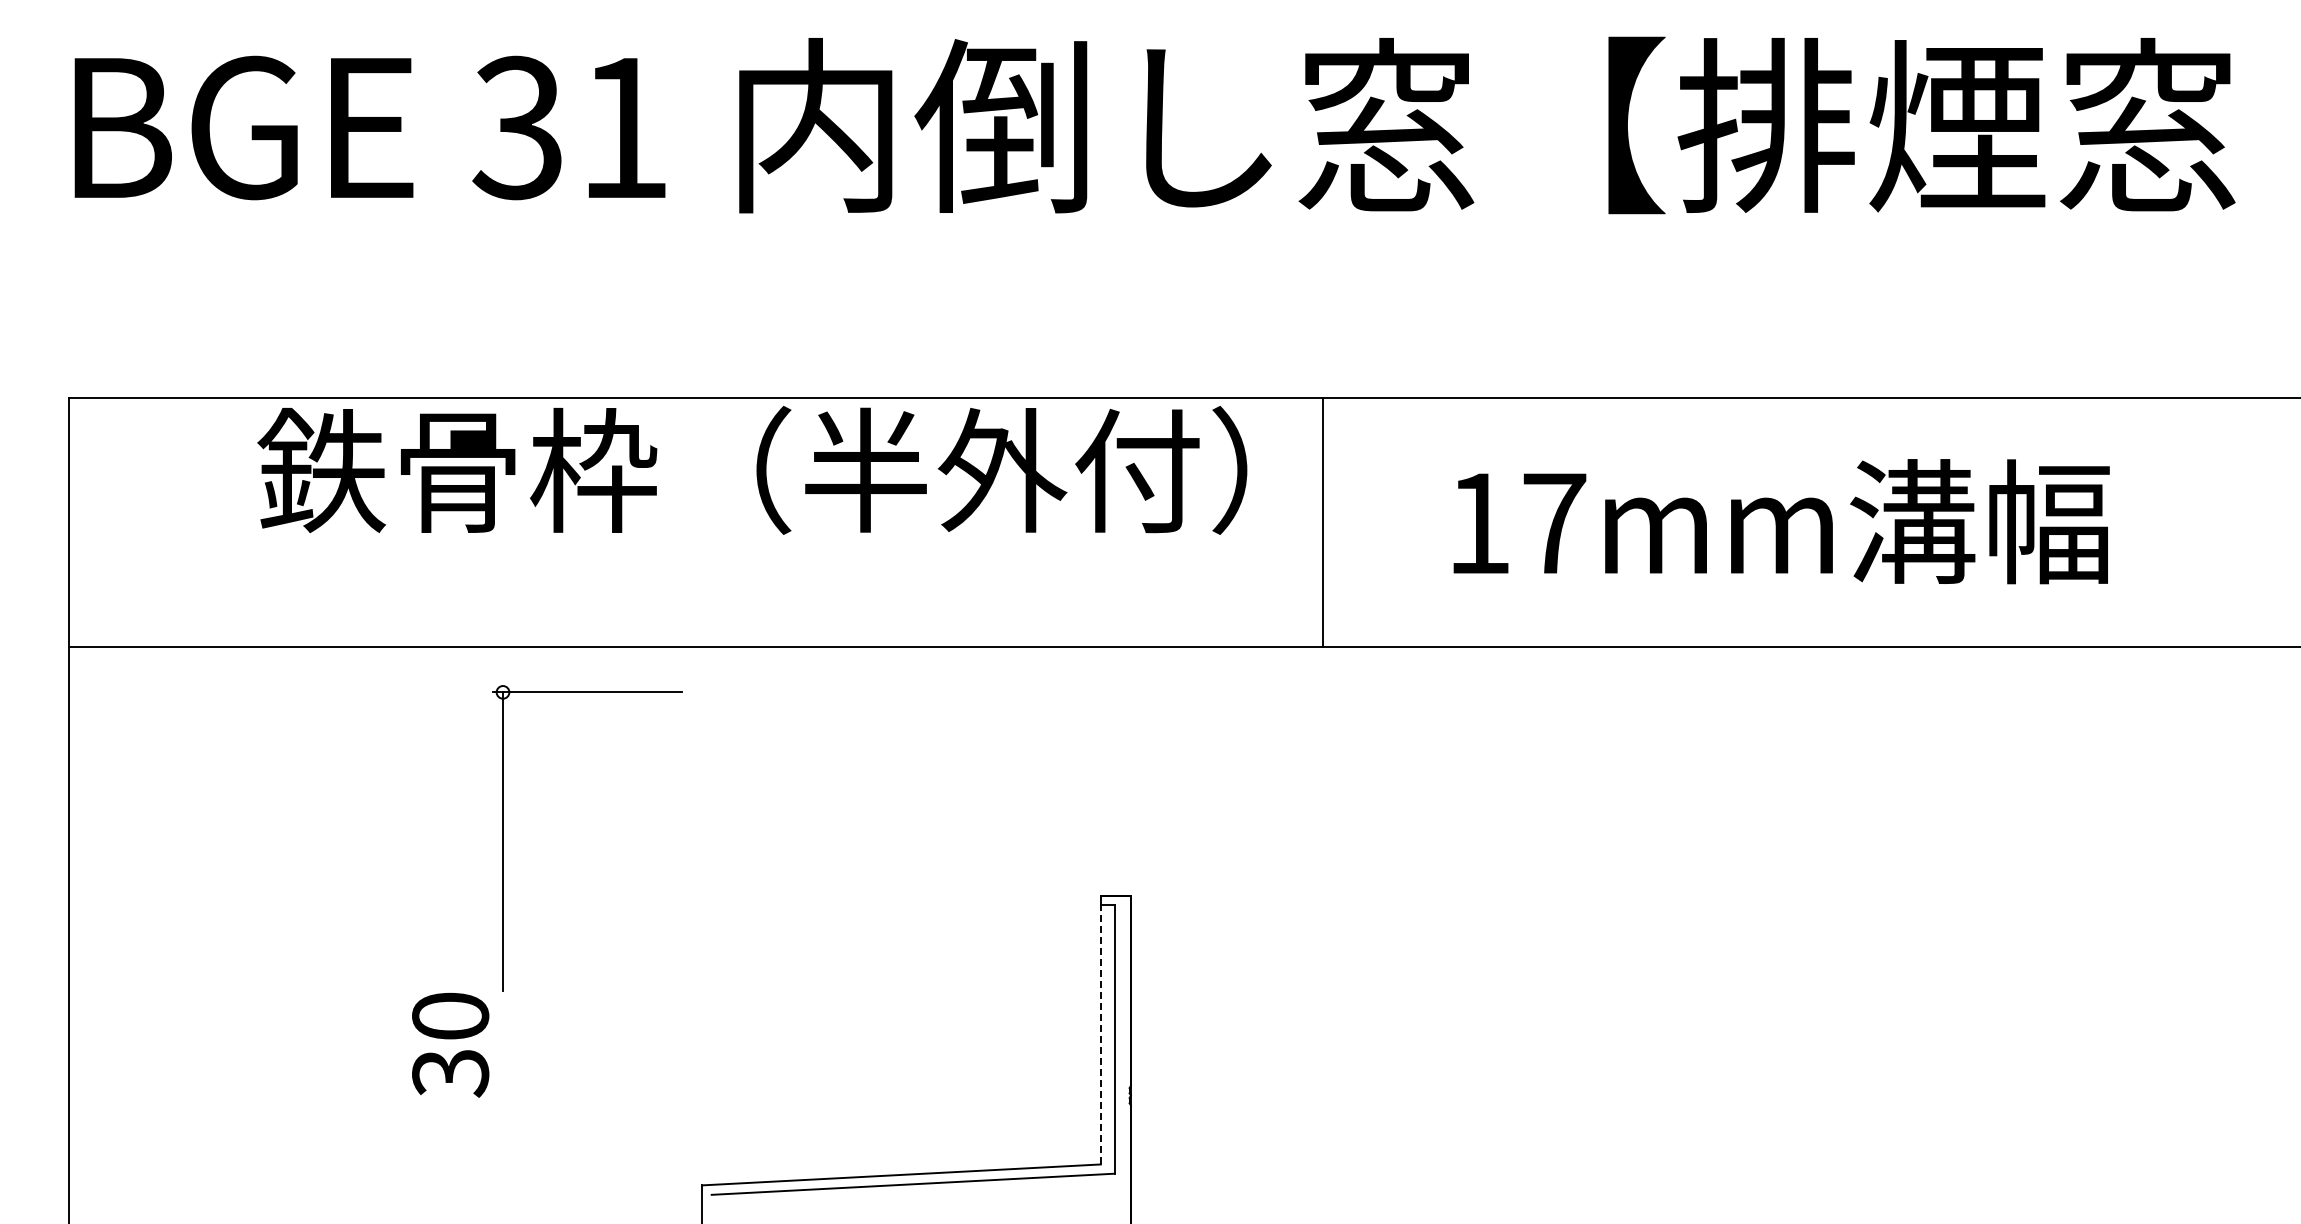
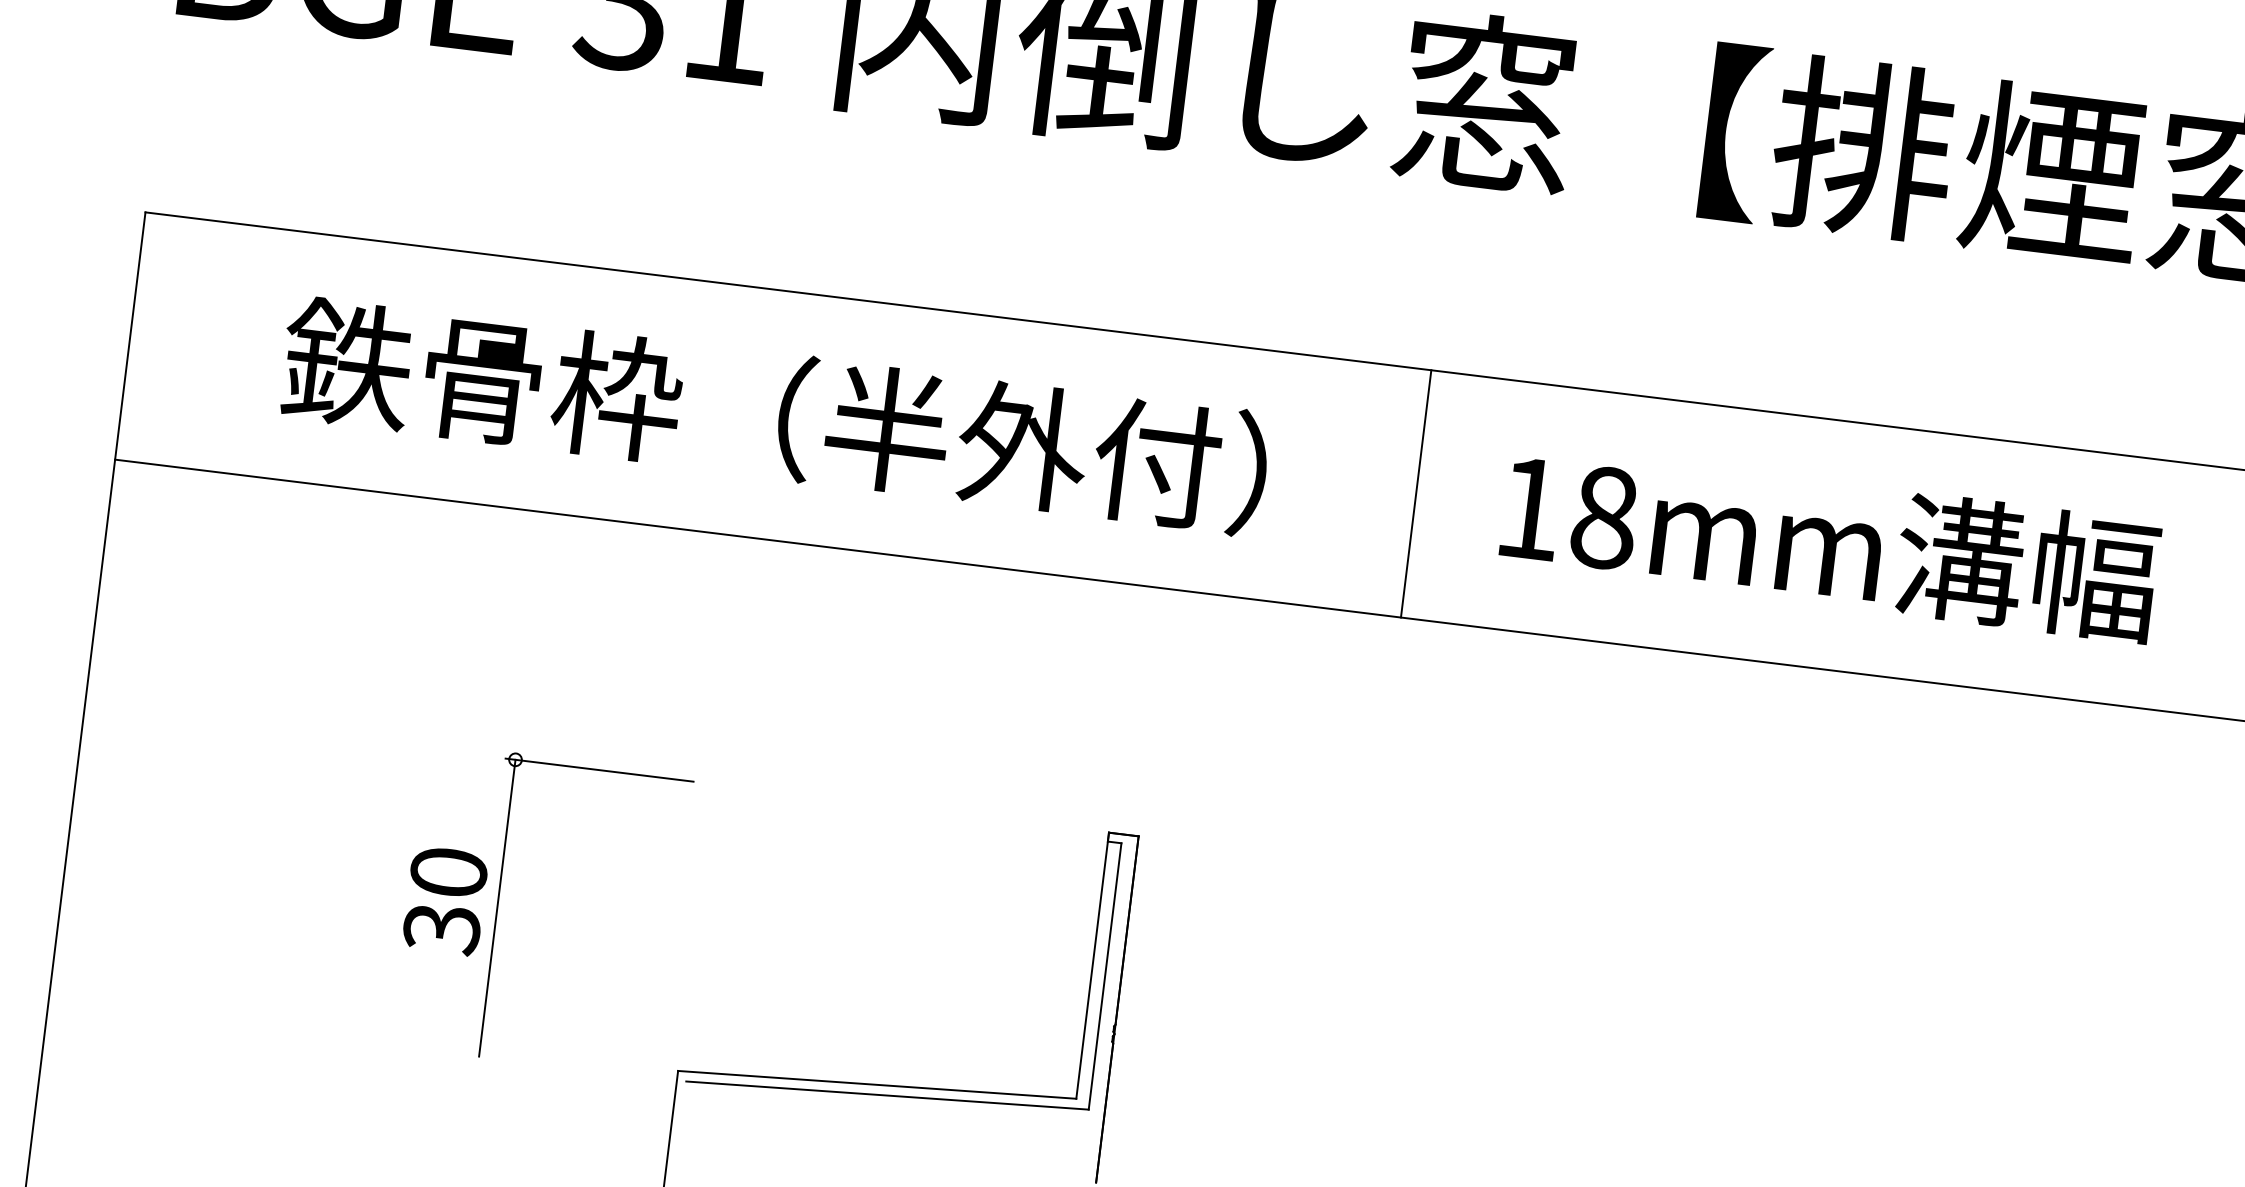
text: (752, 470) -> (774, 415), moved
line: (1322, 522) -> (1416, 493), moved
text: (1554, 523) -> (1604, 517), 17mm -> 18mm
part: (503, 838) -> (498, 904), moved
line: (1100, 1029) -> (1092, 964), dashed -> solid

